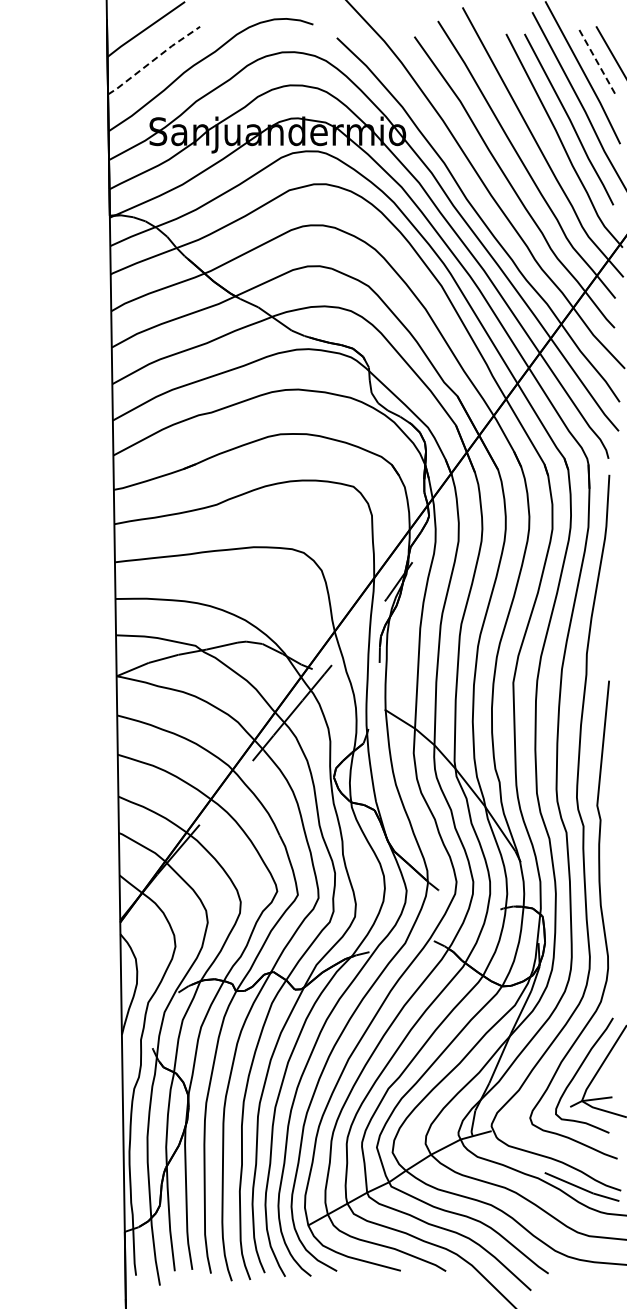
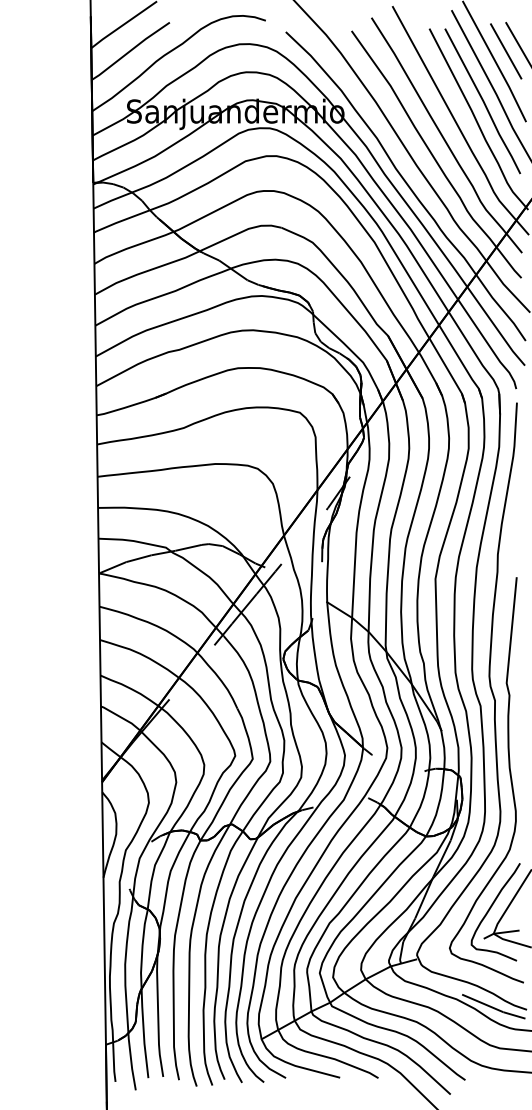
line: (153, 60) -> (130, 51), dashed -> solid
line: (596, 60) -> (506, 51), dashed -> solid

